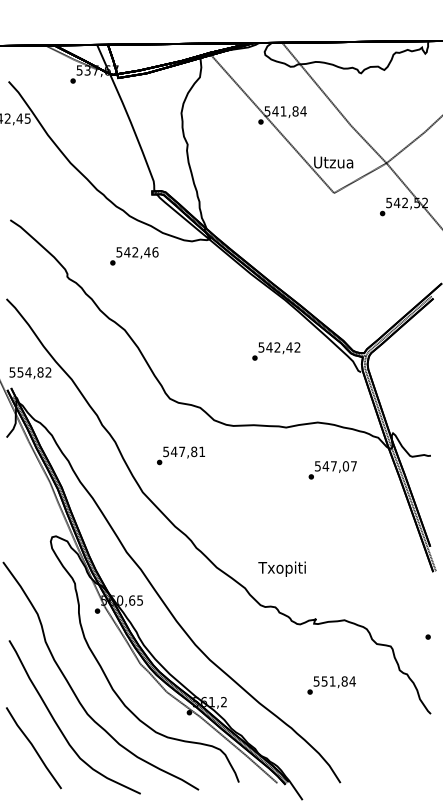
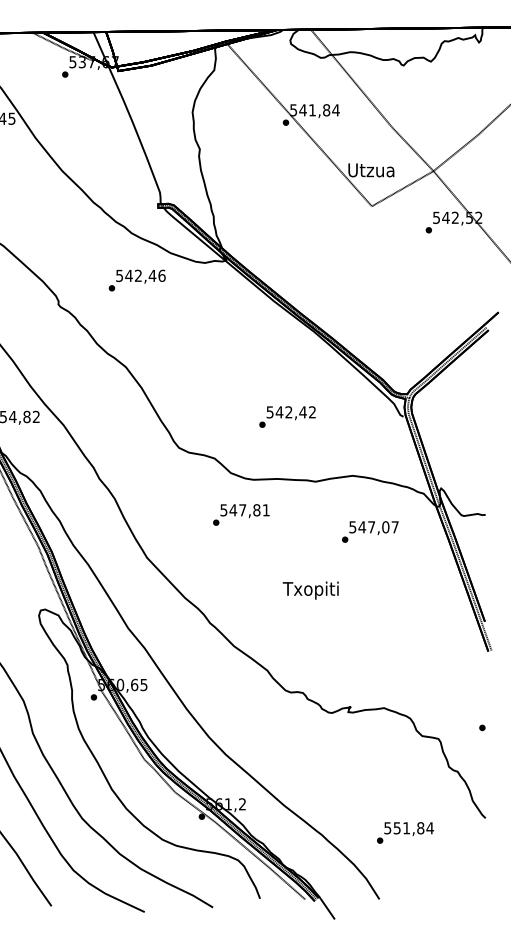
text: (276, 351) -> (287, 417), moved
text: (180, 455) -> (240, 514), moved
text: (281, 568) -> (310, 589), moved
text: (331, 685) -> (405, 832), moved

